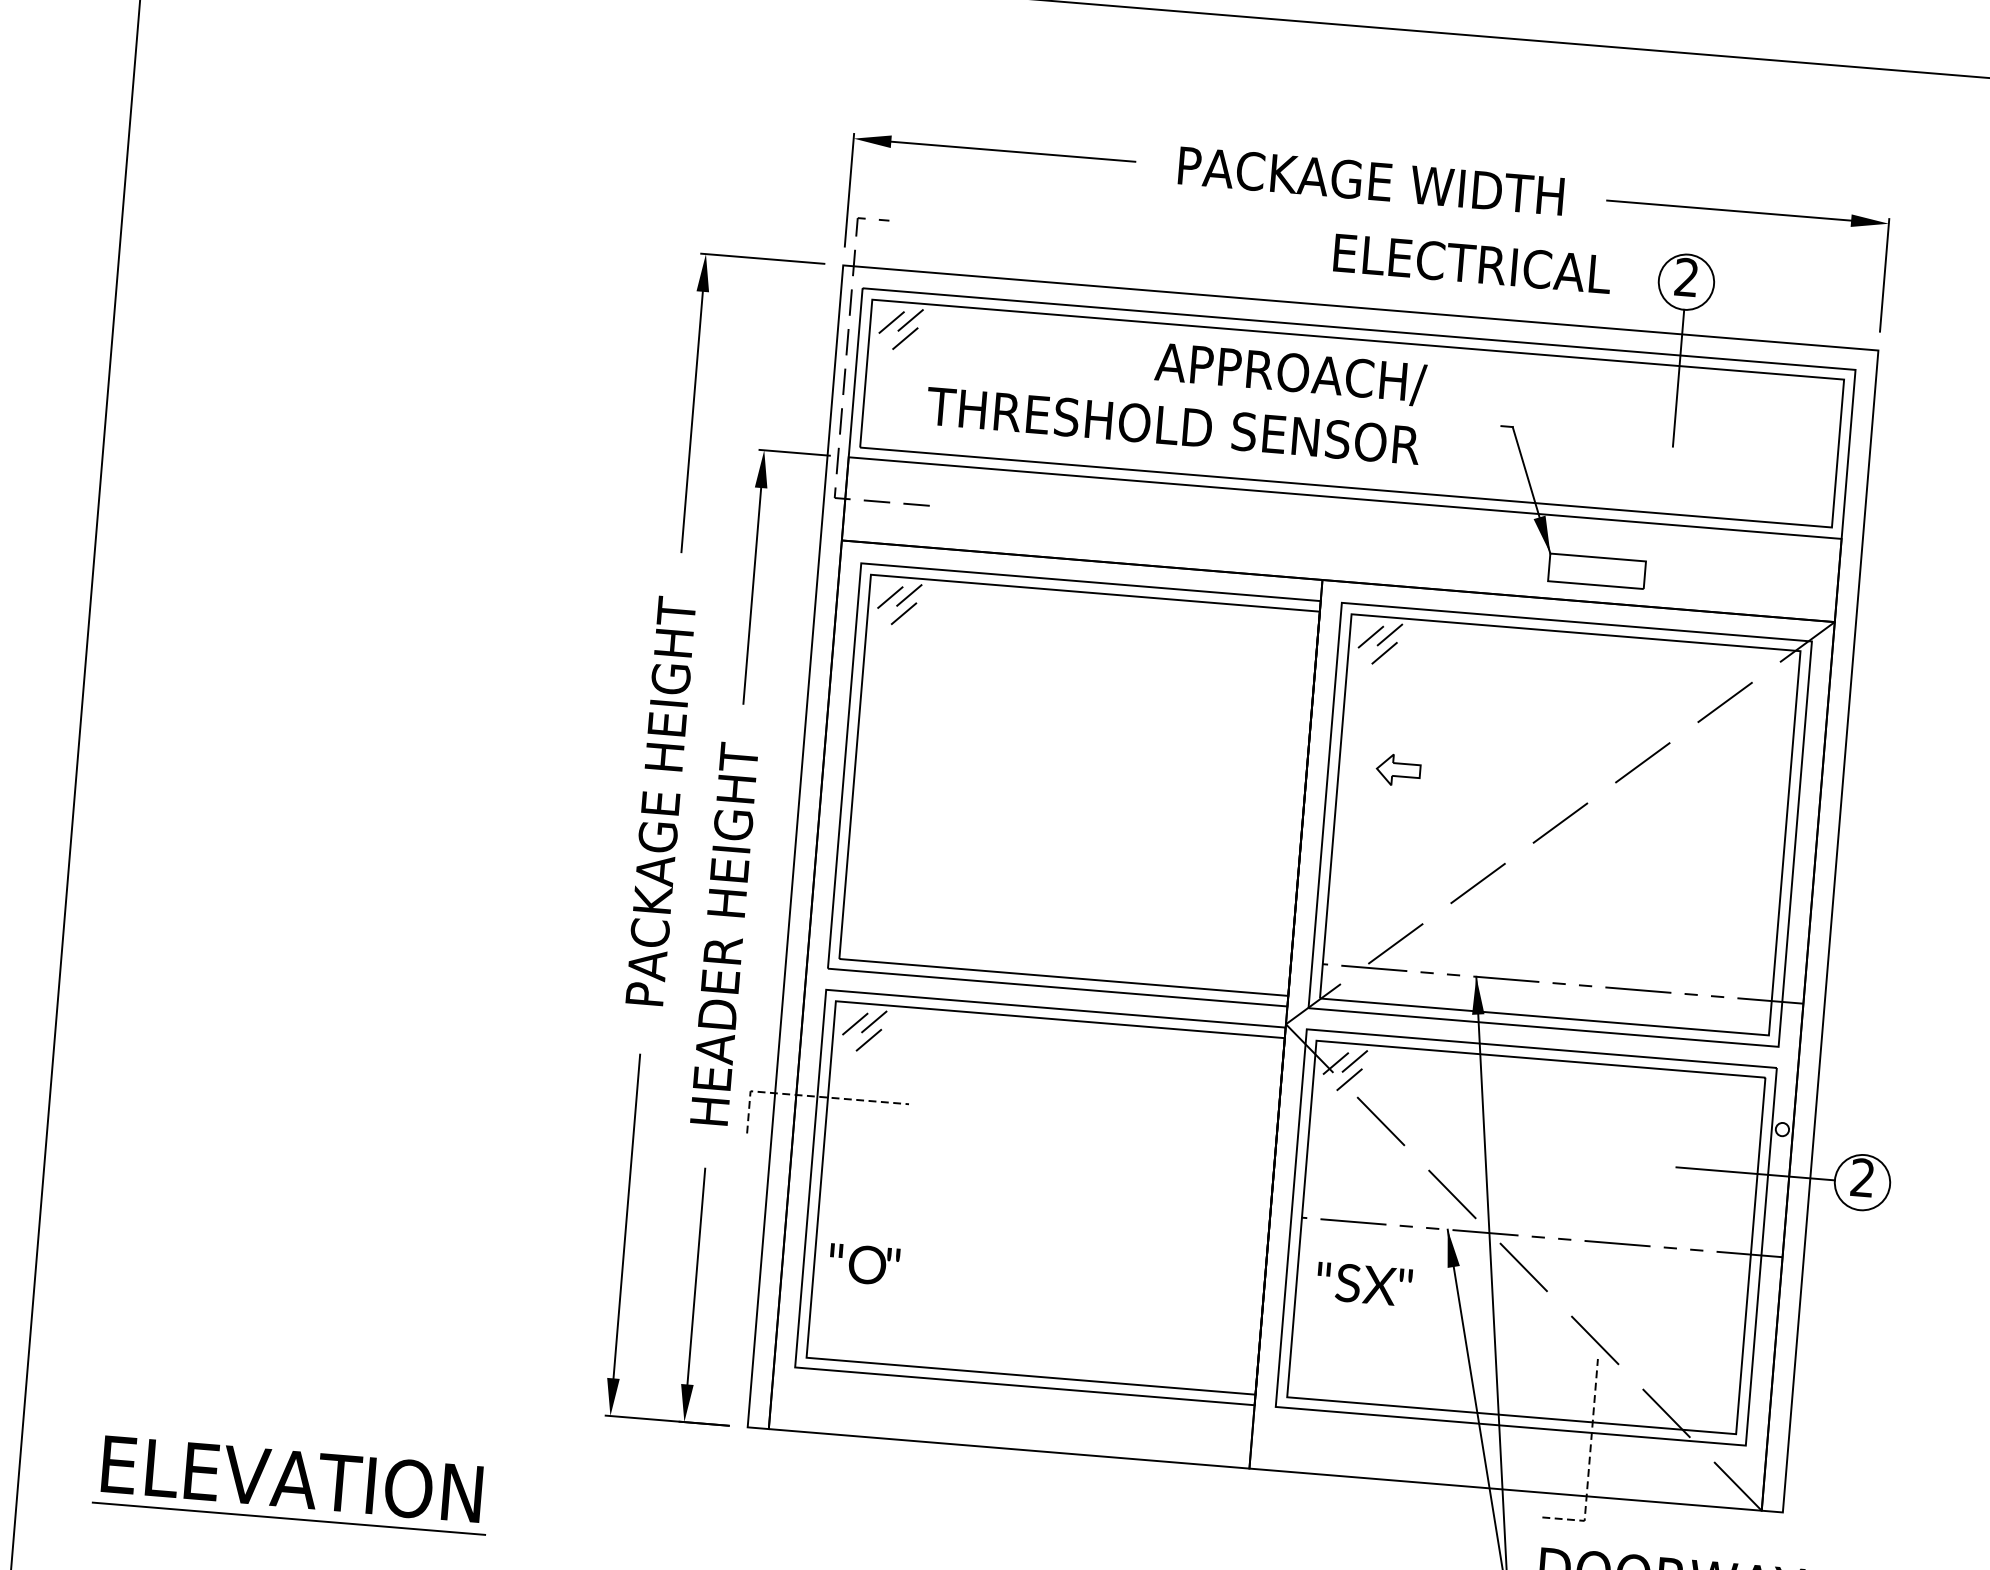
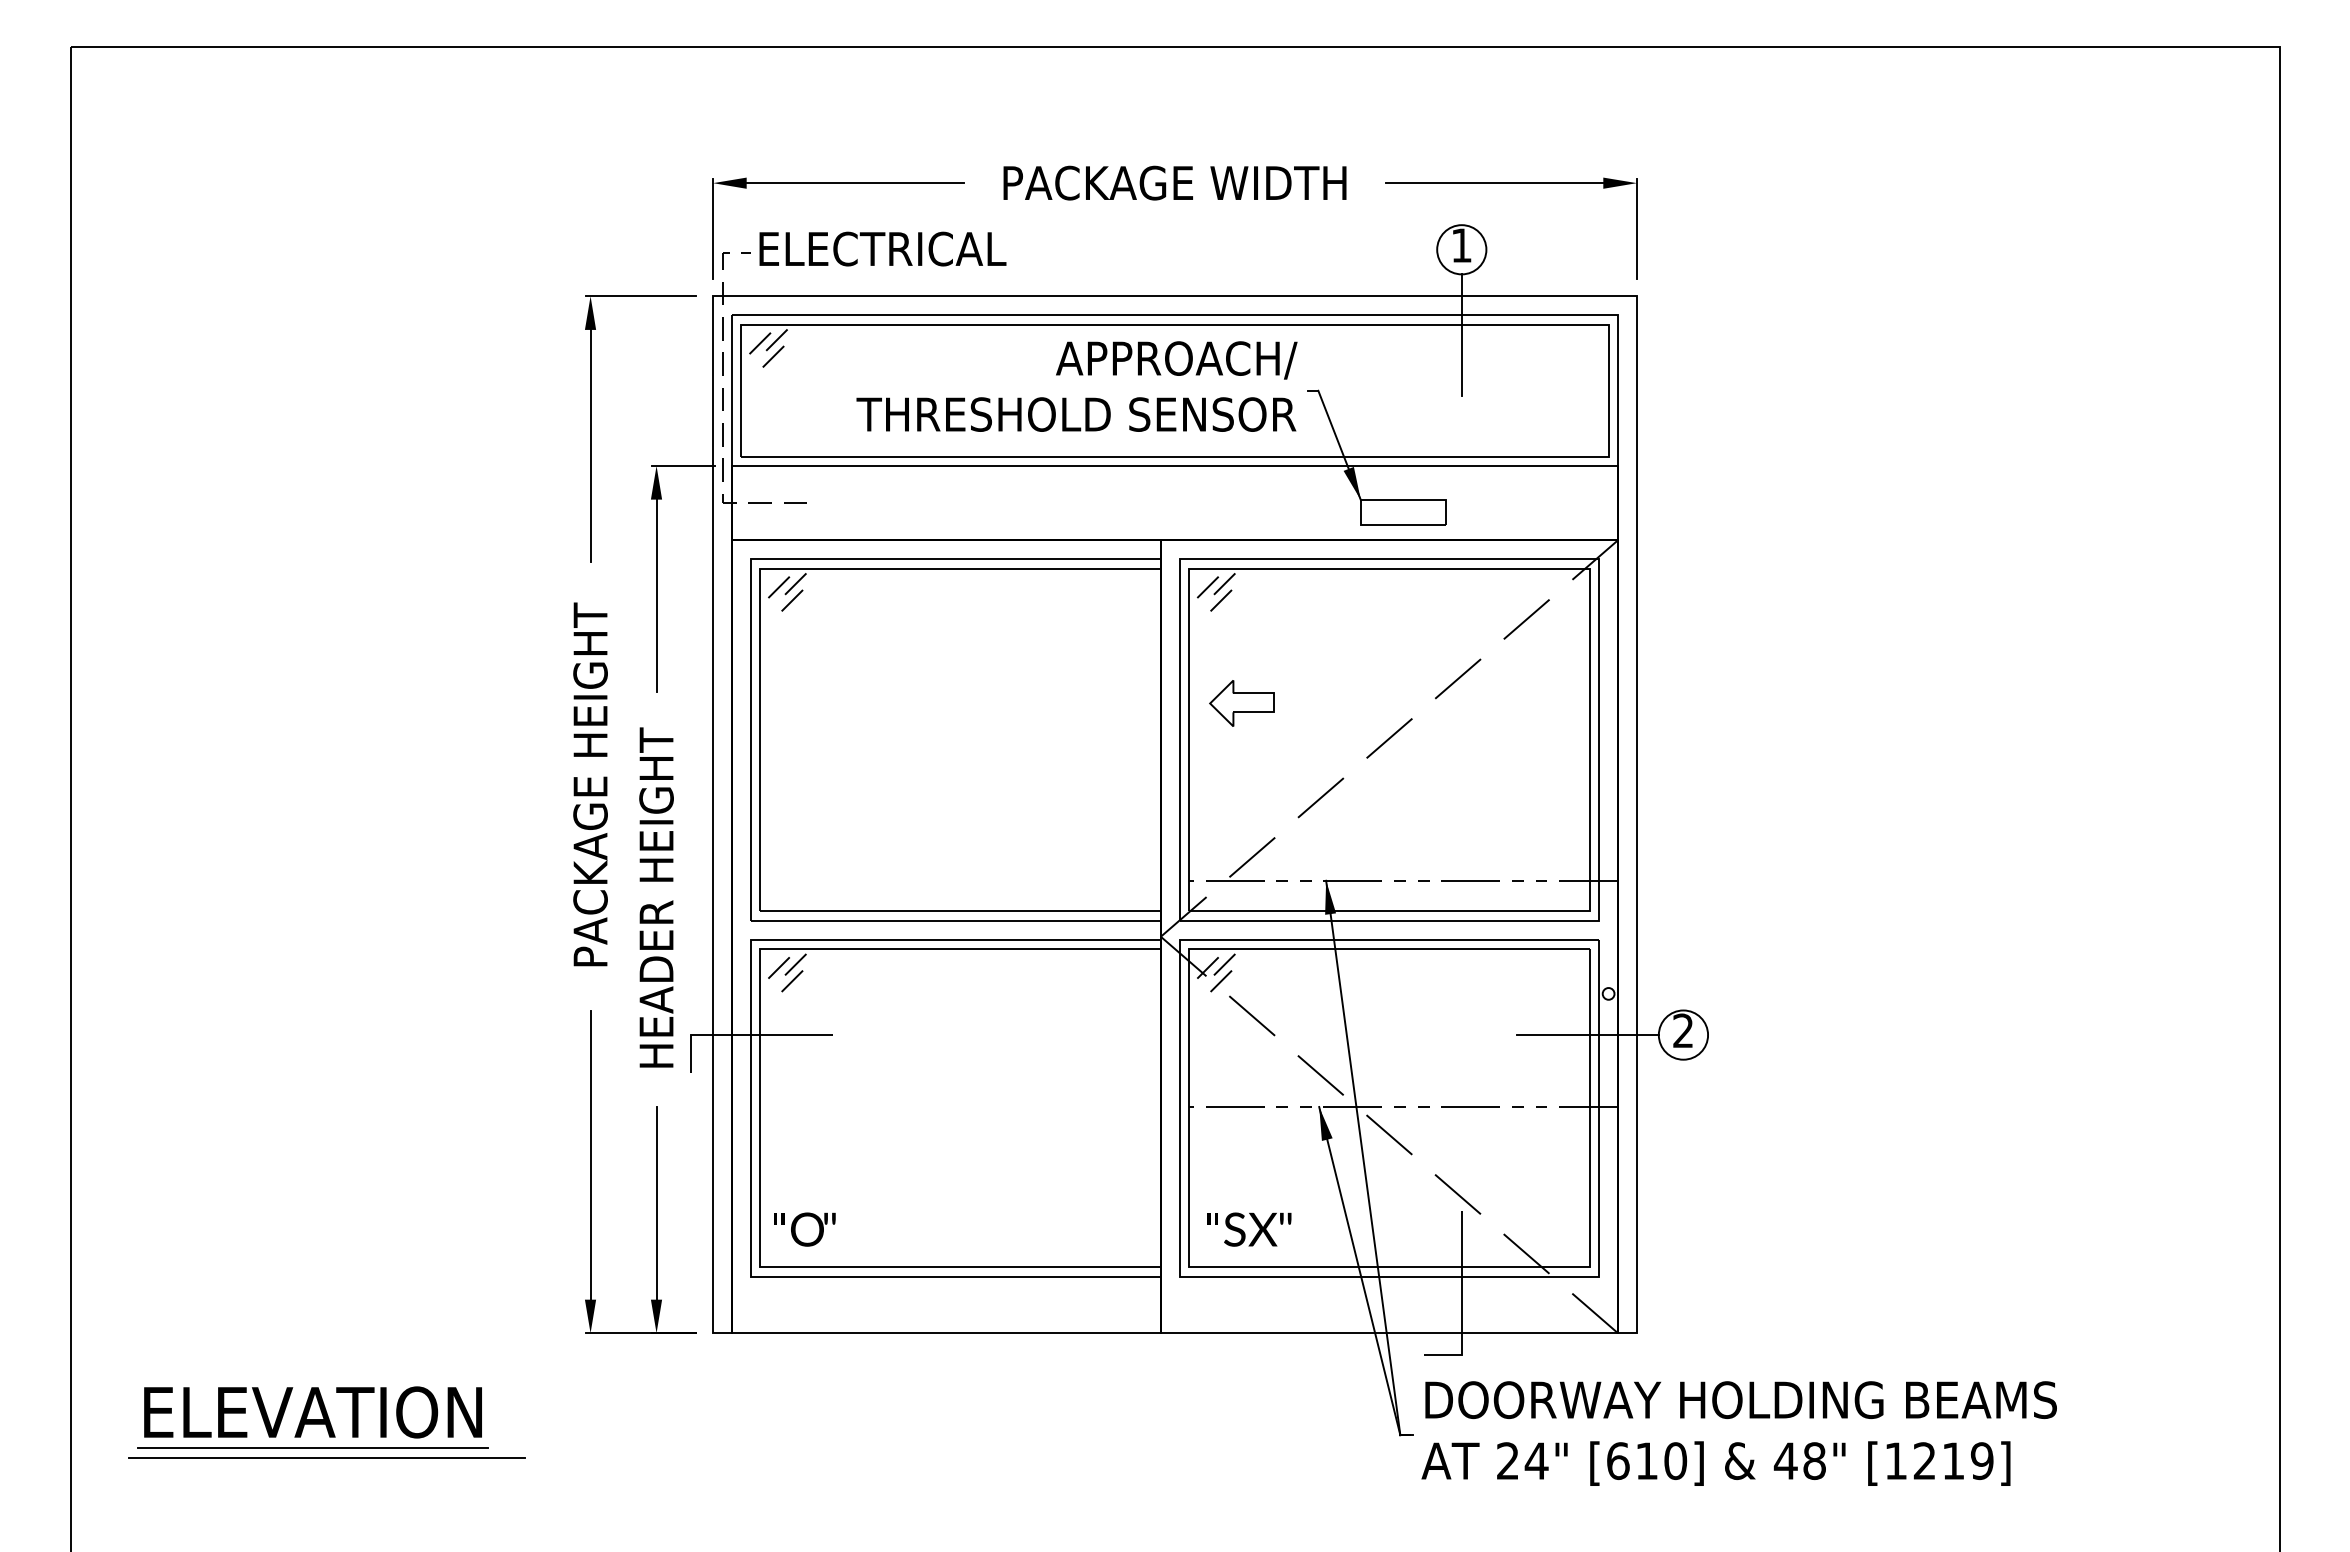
text: (1472, 263) -> (882, 248), moved
text: (1686, 277) -> (1461, 245), 2 -> 1
text: (1176, 394) -> (1076, 386), moved
part: (1397, 770) -> (1241, 703), size x1.67
line: (808, 1096) -> (742, 1035), dashed -> solid
text: (864, 1264) -> (804, 1229), moved
text: (1364, 1284) -> (1249, 1229), moved
line: (1589, 1461) -> (1461, 1302), dashed -> solid
line: (303, 1530) -> (326, 1457), added

